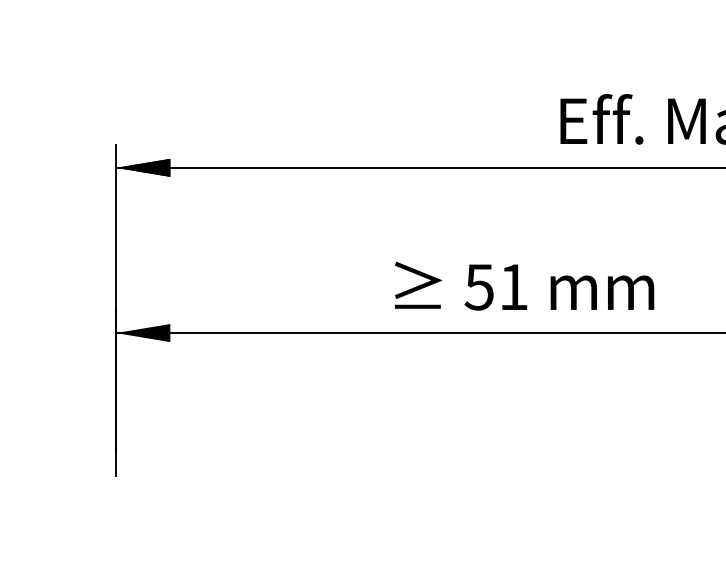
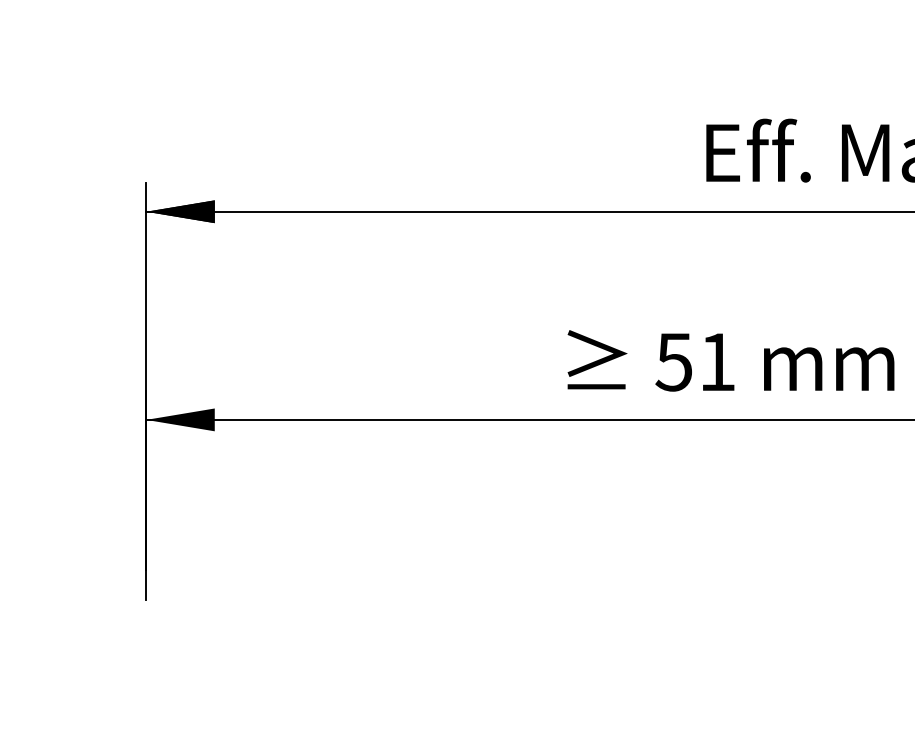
text: (524, 285) -> (730, 360), moved

